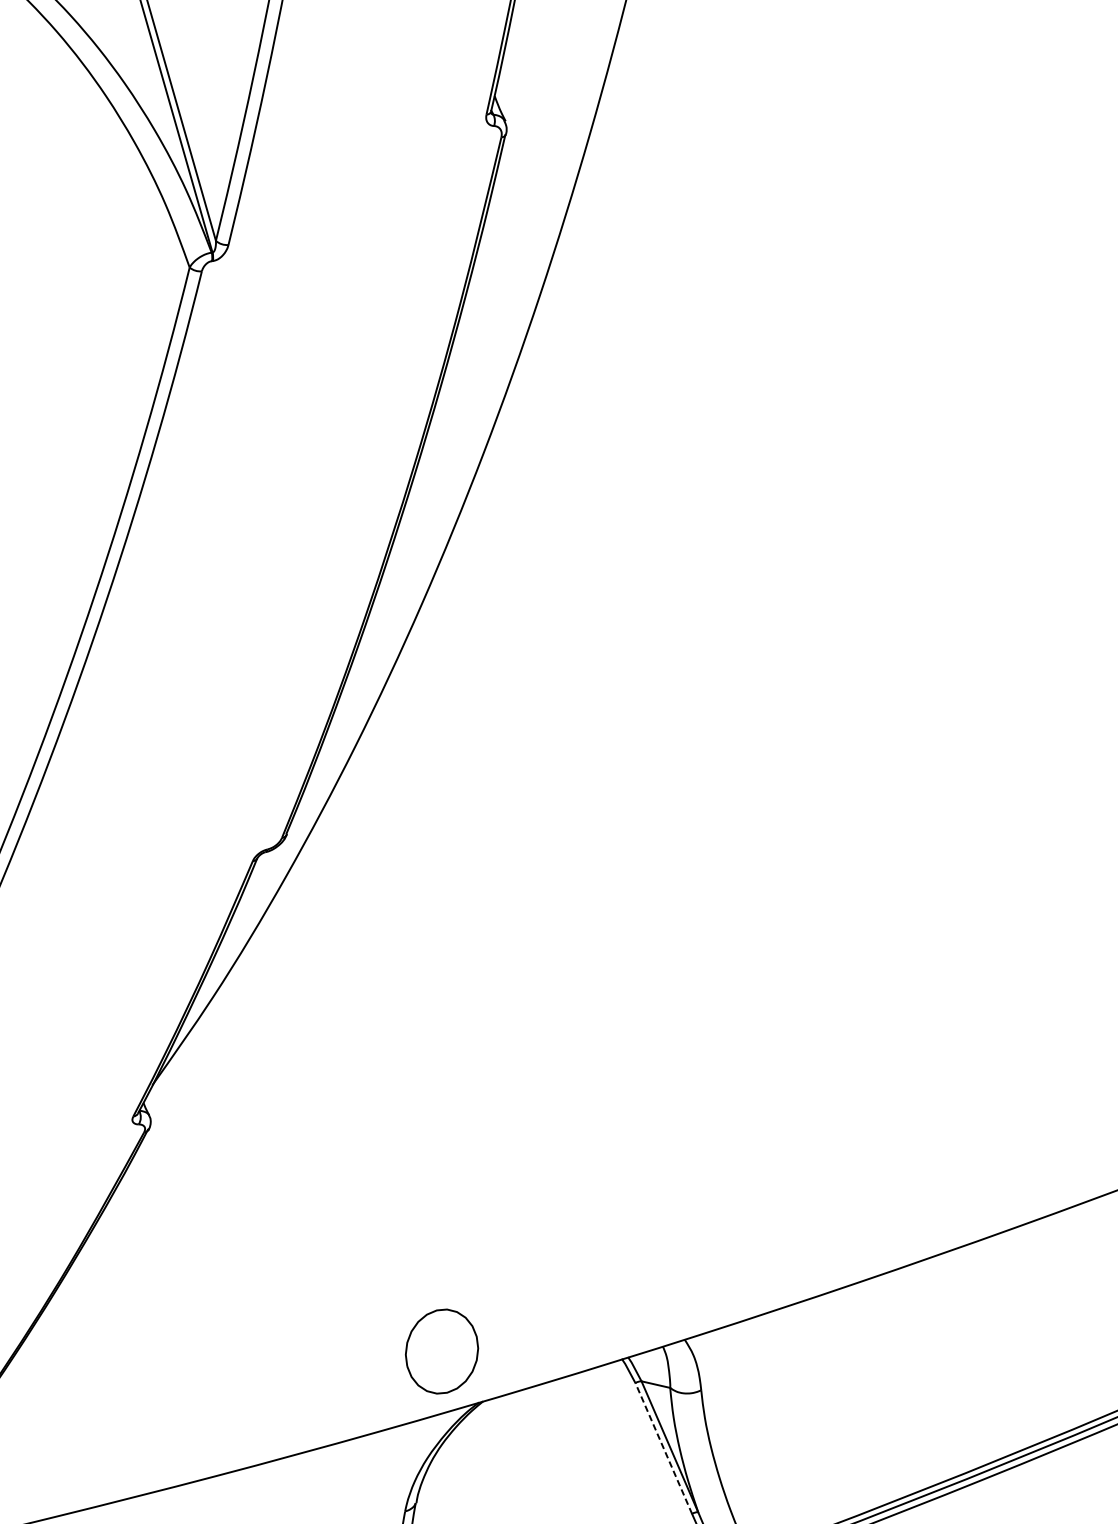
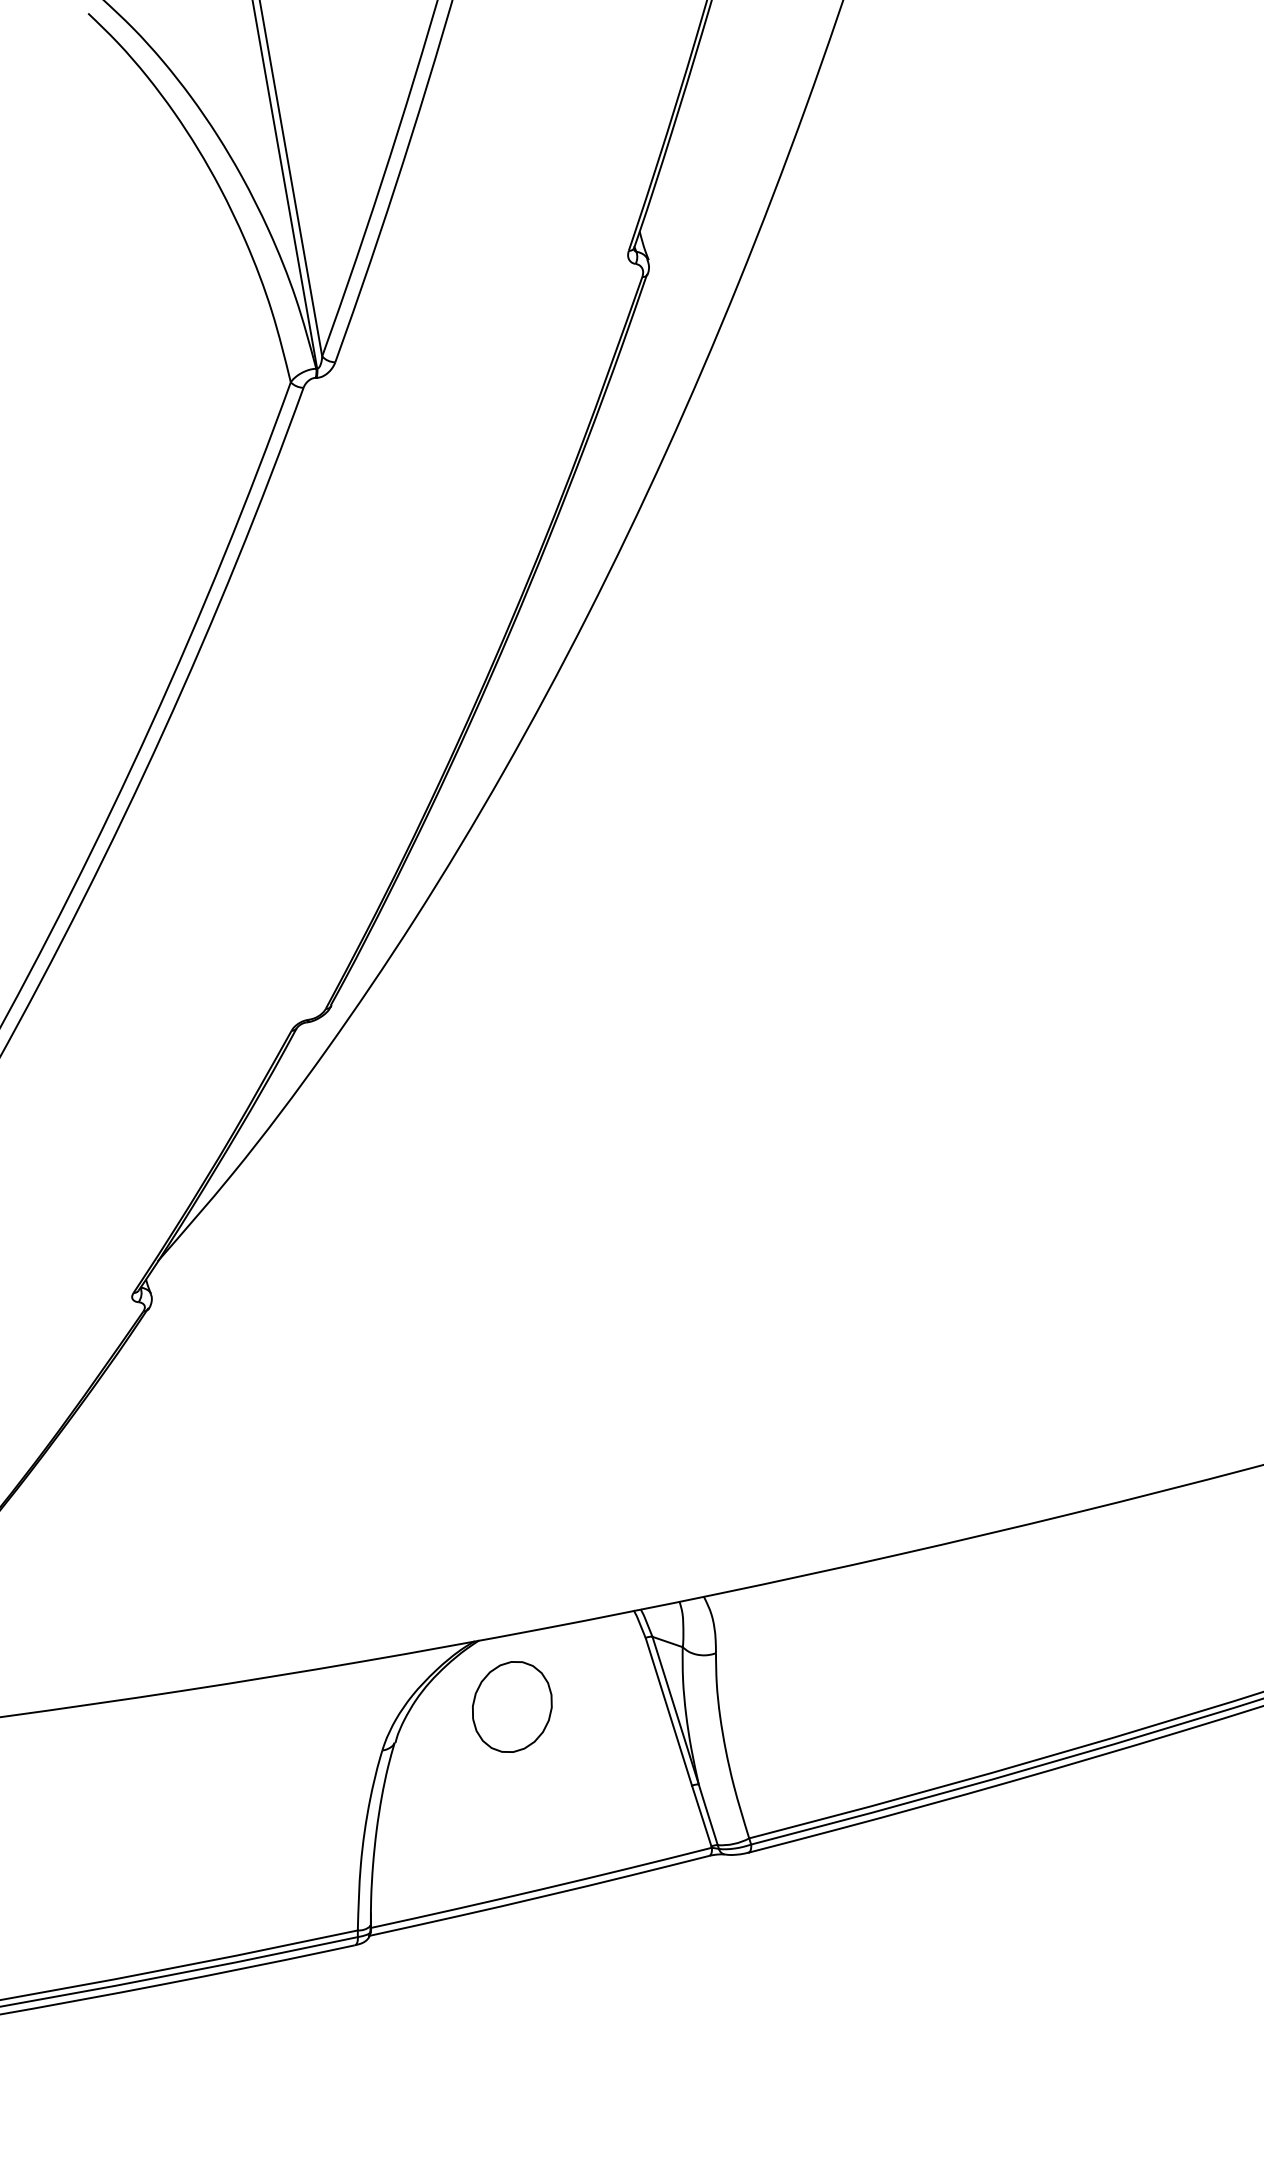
part: (442, 1351) -> (512, 1706), moved
line: (663, 1448) -> (668, 1711), dashed -> solid

